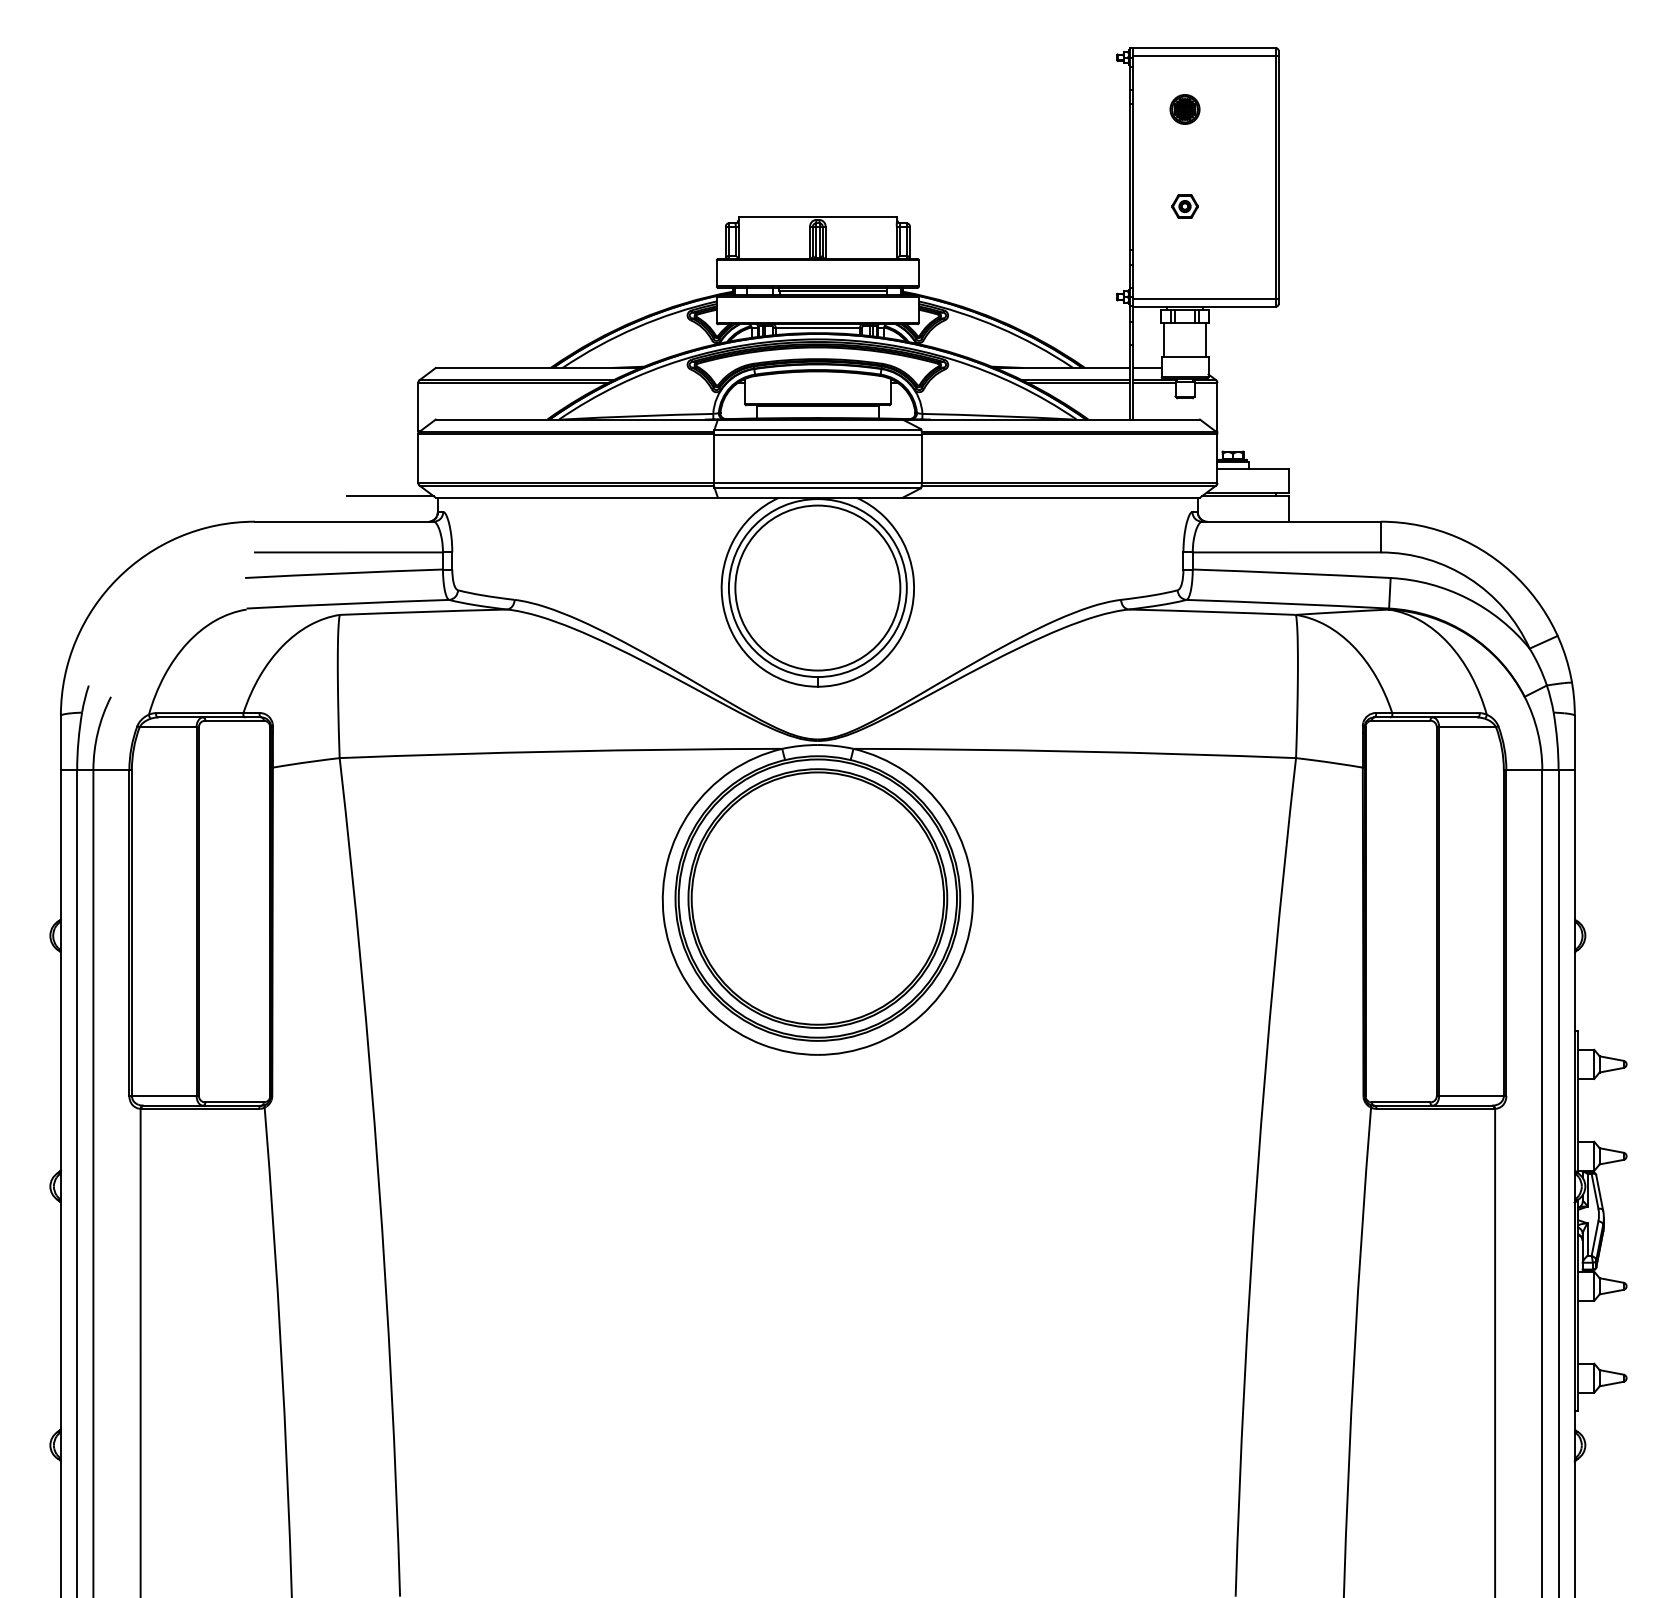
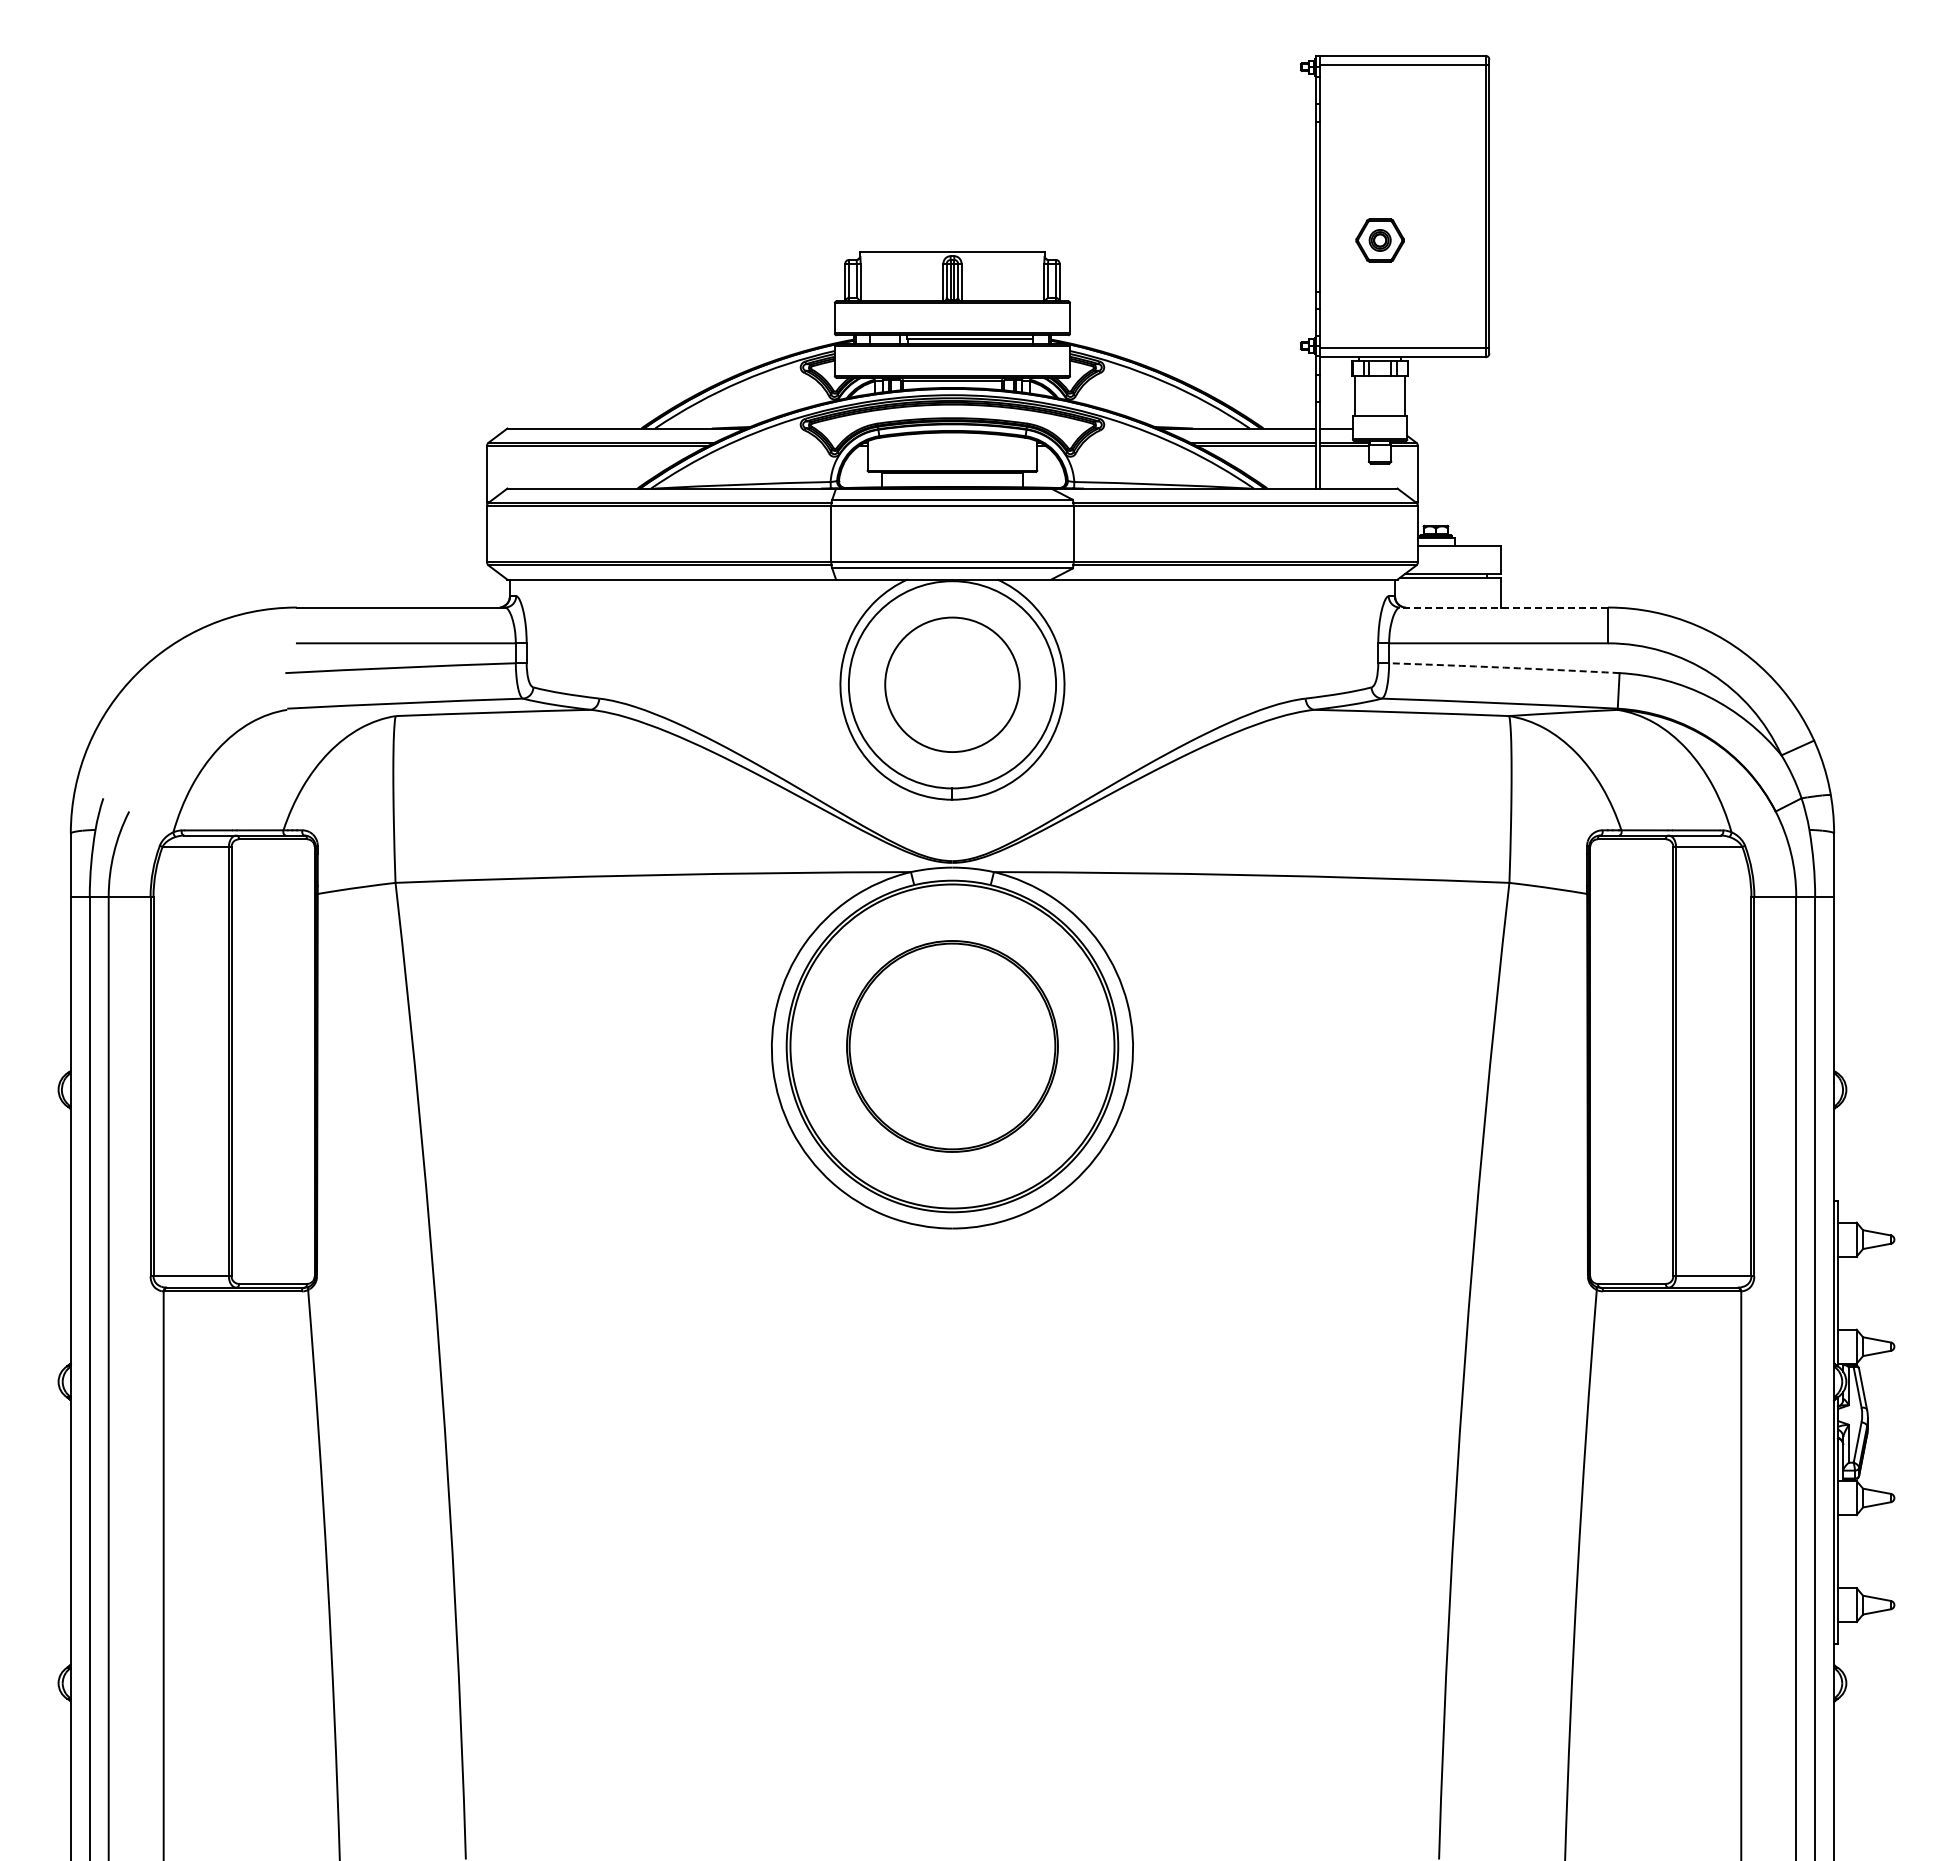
part: (1184, 109) -> (1379, 127), removed
part: (1184, 206) -> (1379, 240), size x1.6
line: (390, 495) -> (454, 577), removed
line: (1290, 521) -> (1503, 607), solid -> dashed
arc: (1291, 573) -> (1504, 667), solid -> dashed
circle: (817, 587) -> (952, 684), size x0.7
part: (817, 898) -> (952, 1046), size x0.7

